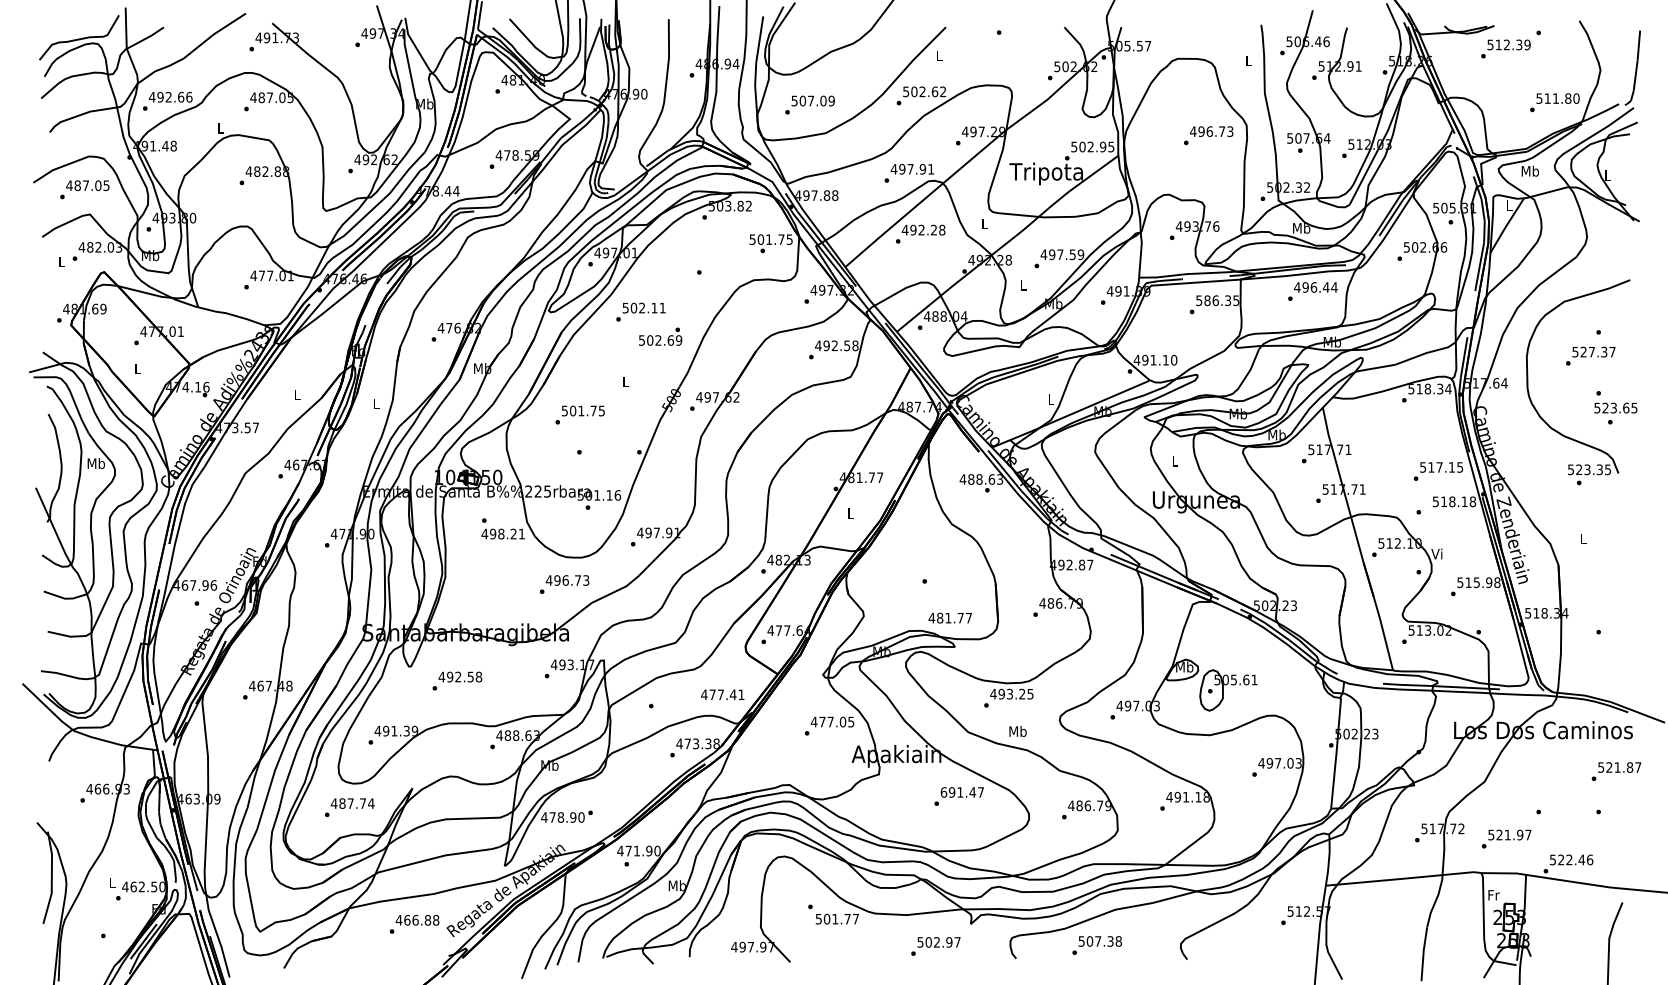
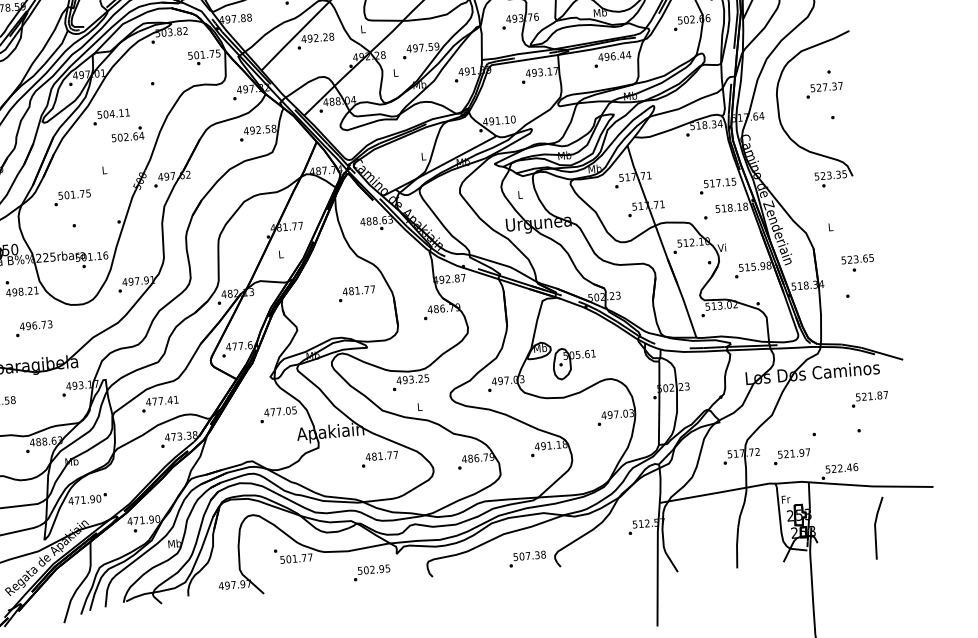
text: (1217, 300) -> (541, 72), 586.35 -> 493.17
text: (641, 307) -> (111, 113), 502.11 -> 504.11
text: (678, 340) -> (141, 135), 502.69 -> 502.64
text: (1615, 413) -> (857, 263), moved
text: (564, 584) -> (34, 328), moved
text: (949, 617) -> (358, 290), moved
text: (722, 694) -> (162, 400), moved
text: (1017, 731) -> (419, 407), Mb -> L
text: (958, 792) -> (379, 456), 691.47 -> 481.77
text: (560, 817) -> (83, 500), 478.90 -> 471.90
text: (957, 942) -> (387, 568), 502.97 -> 502.95
text: (1096, 945) -> (527, 559), moved

